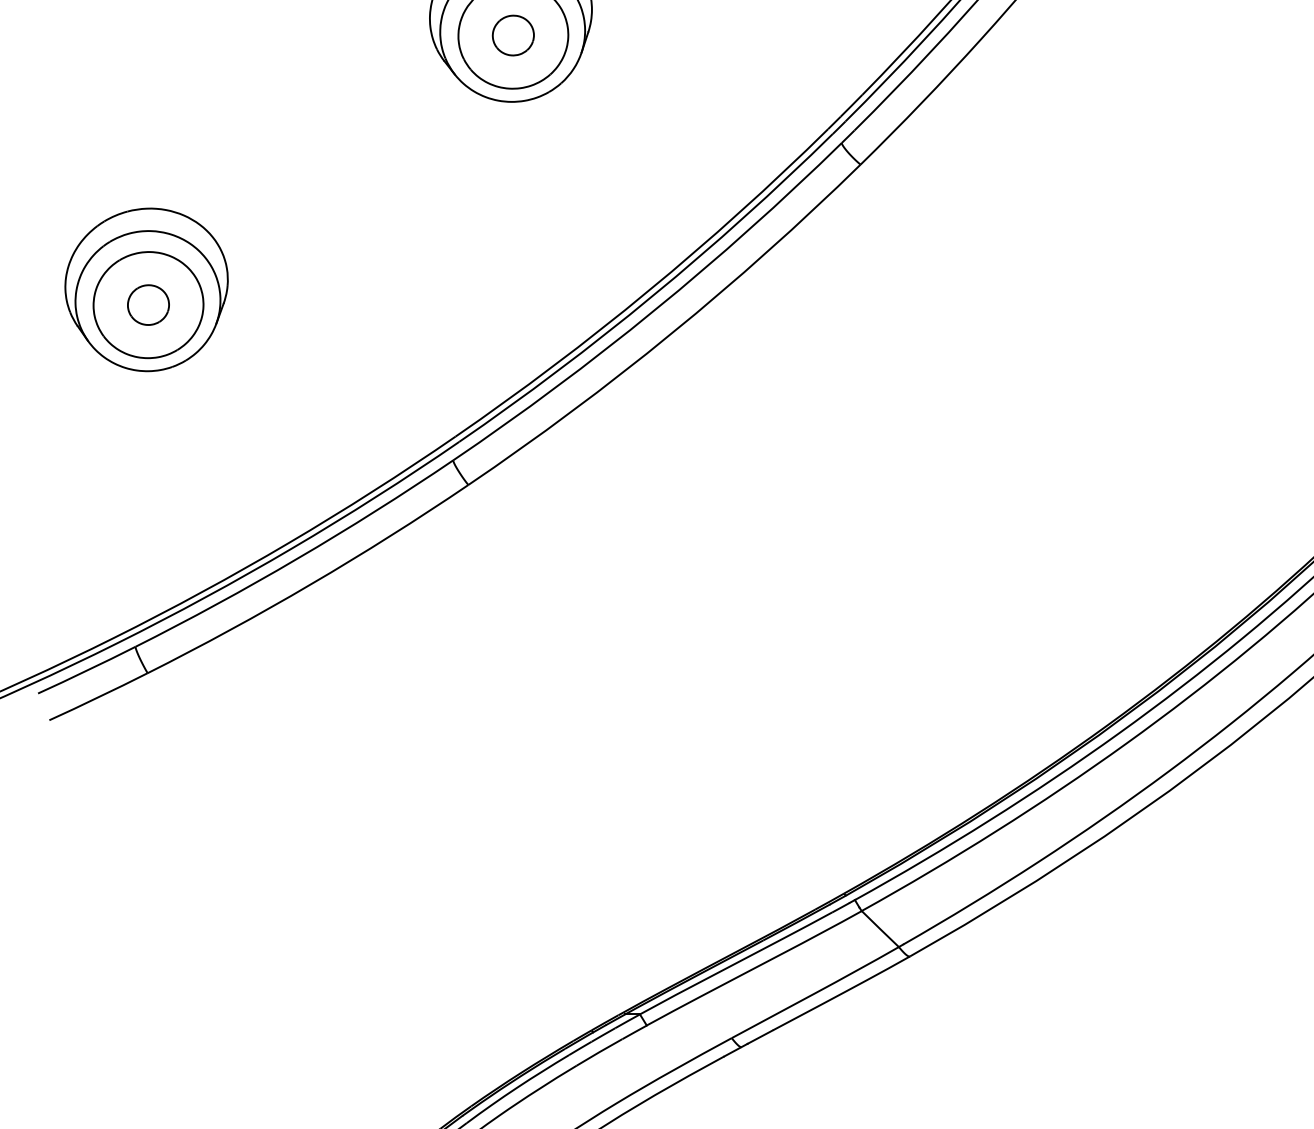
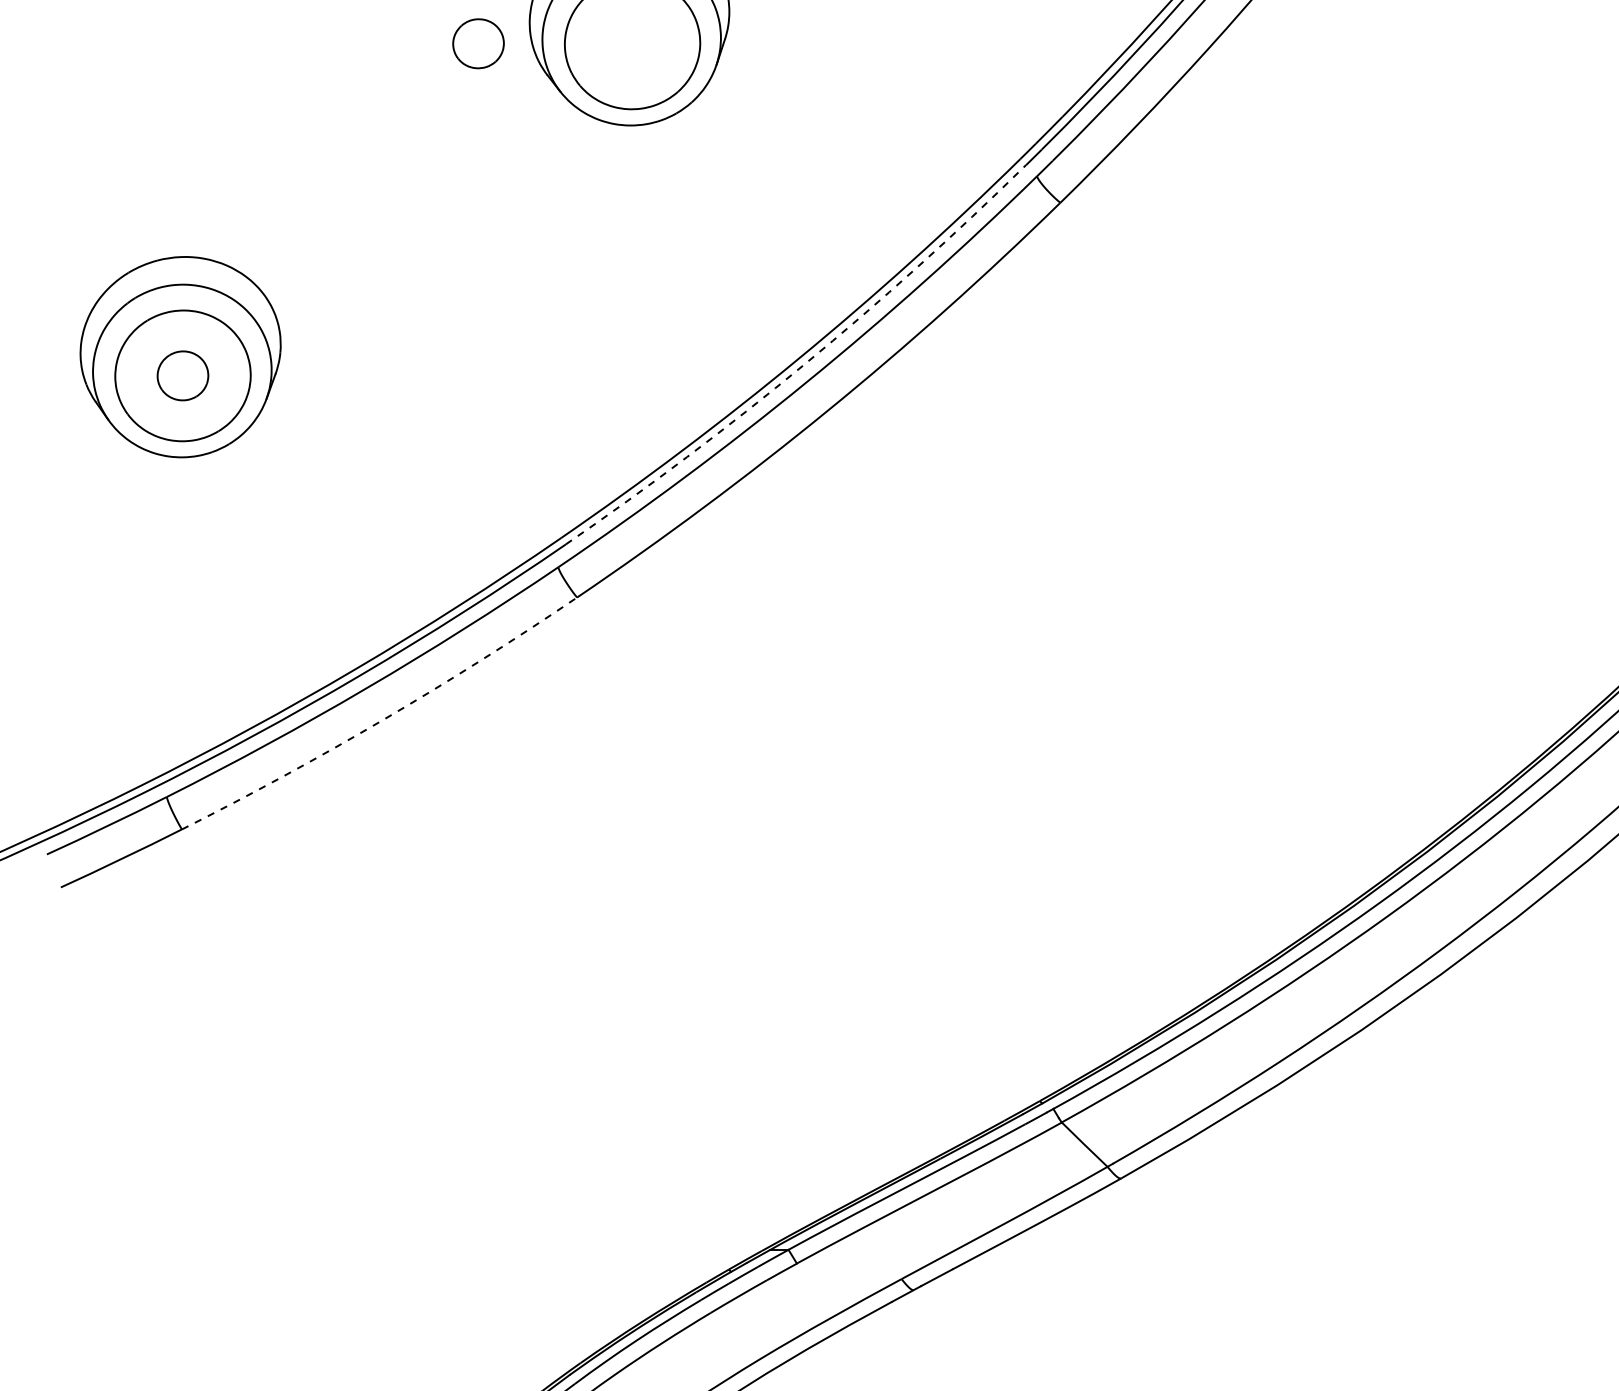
part: (513, 35) -> (478, 43), moved
arc: (652, 295) -> (804, 364), solid -> dashed
arc: (311, 583) -> (383, 719), solid -> dashed

